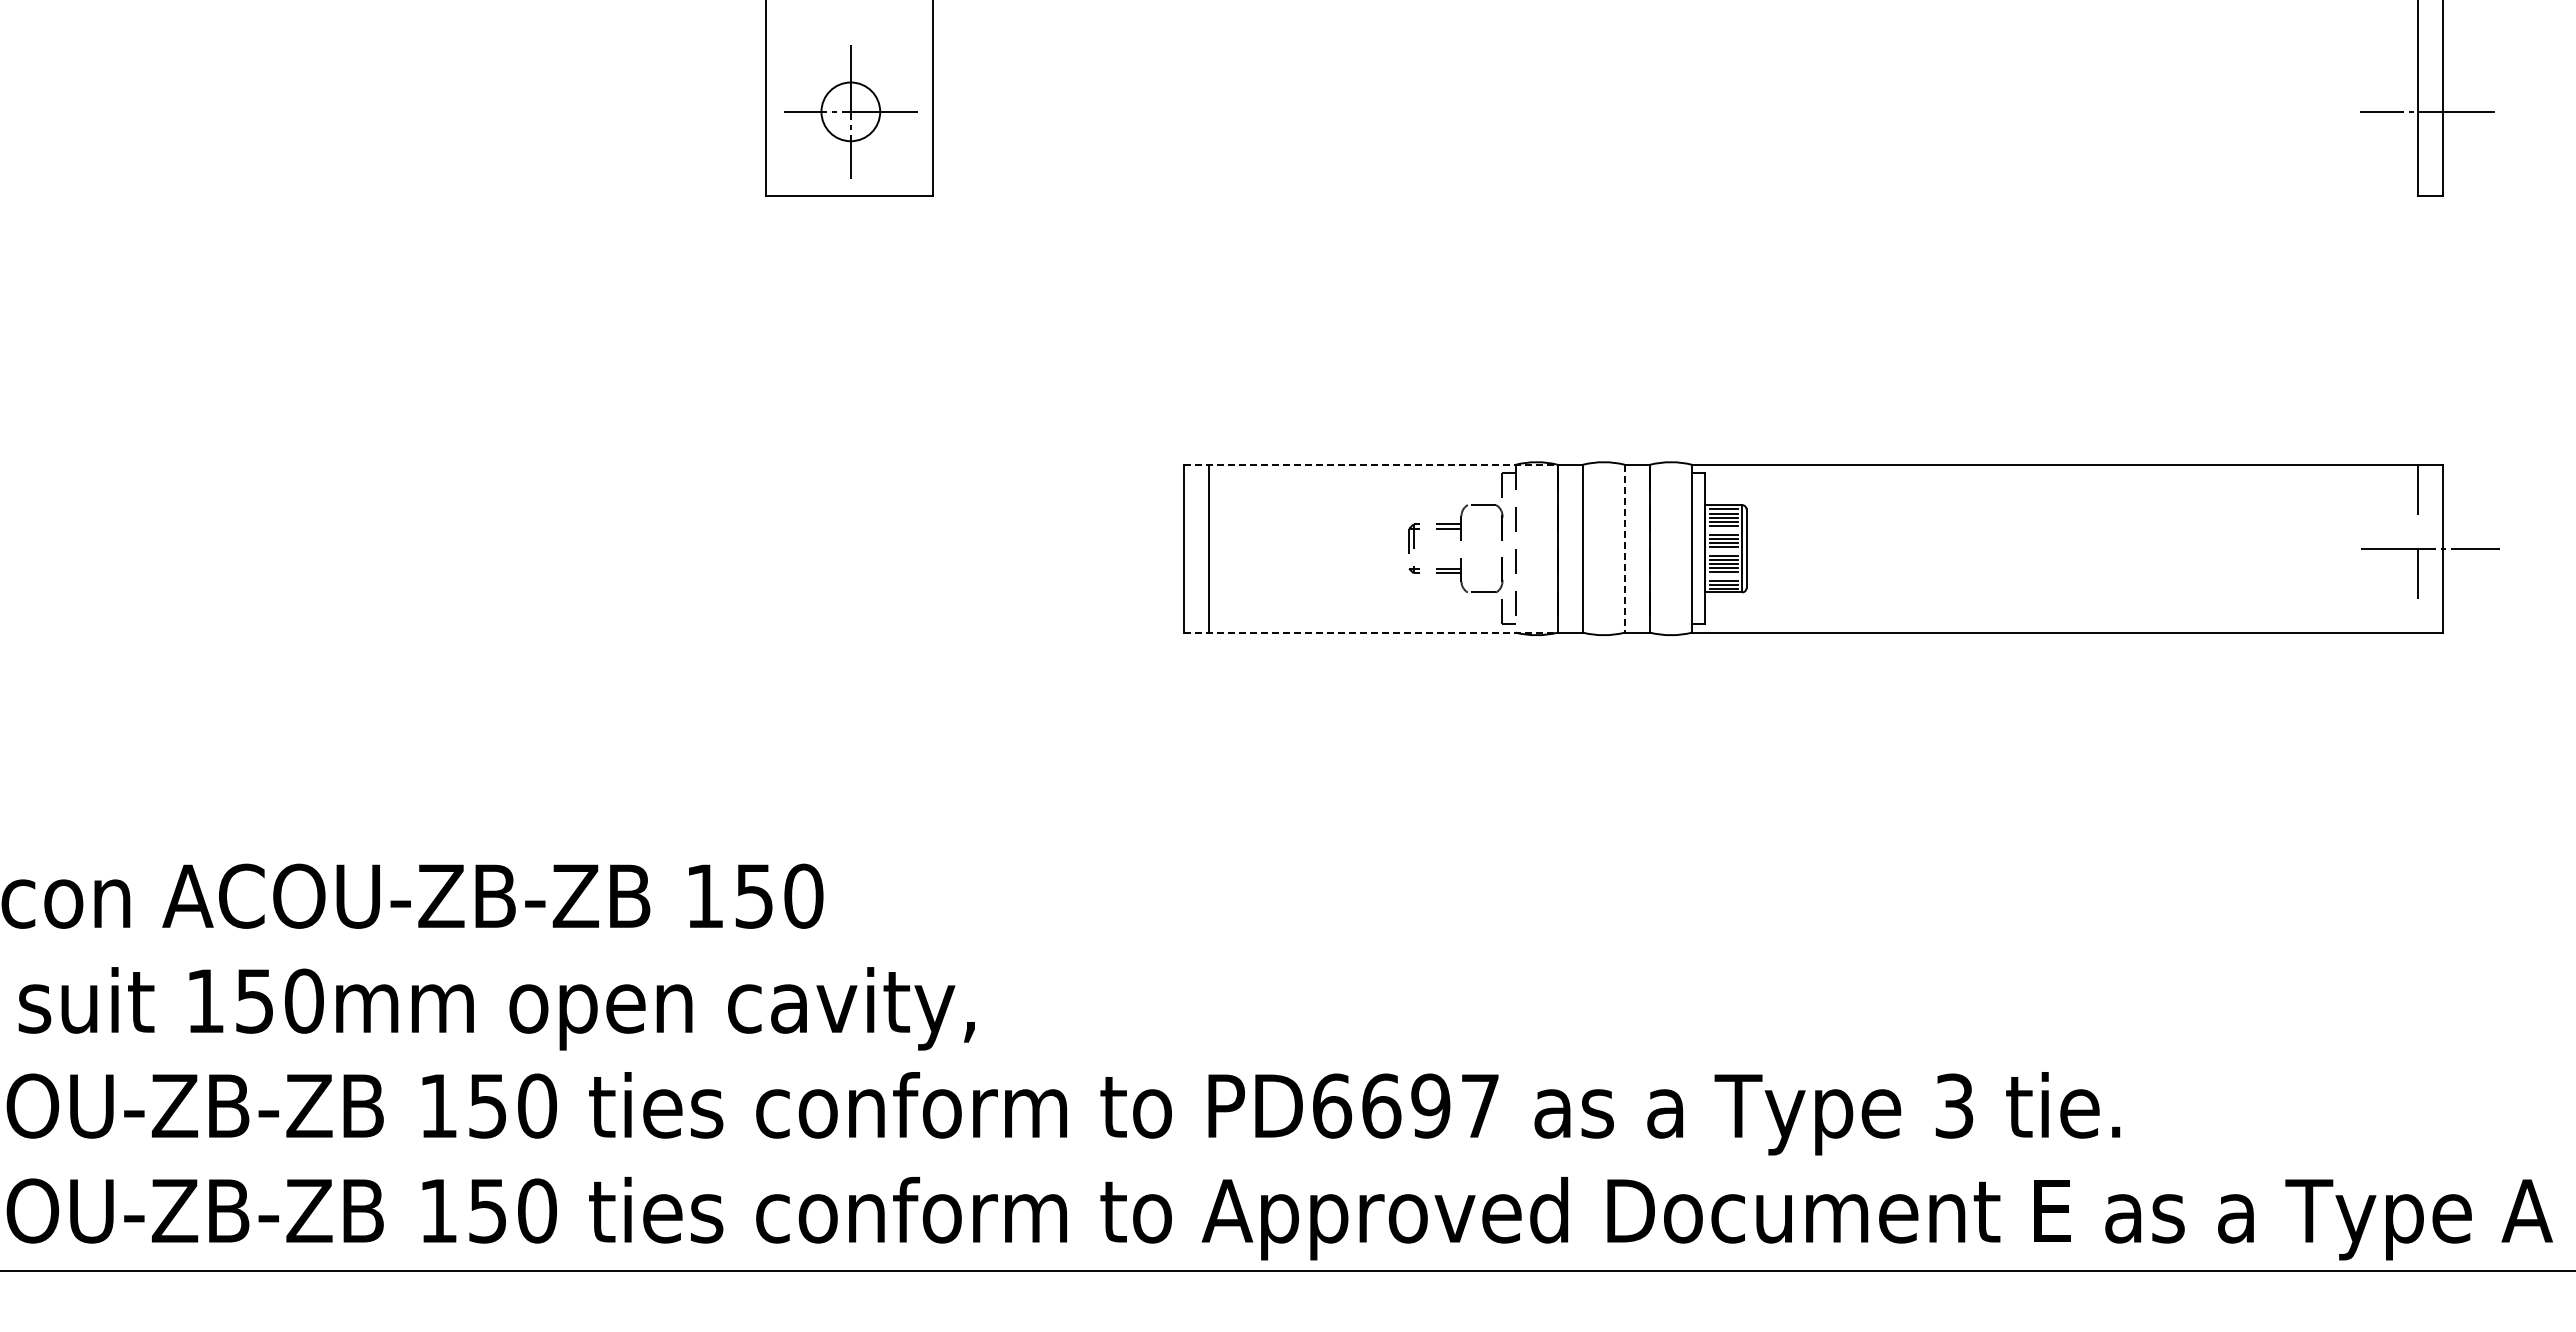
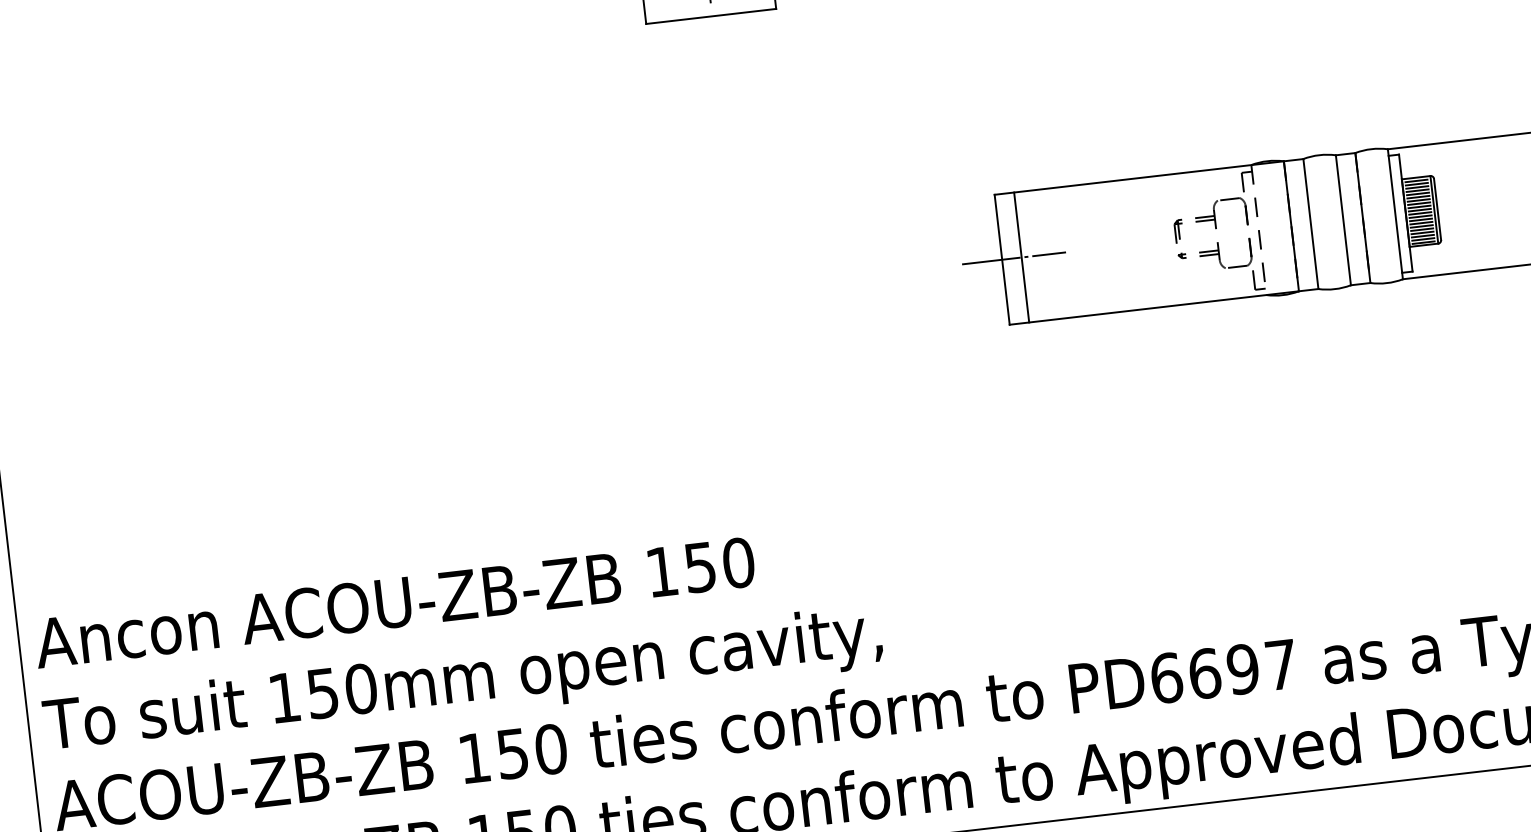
line: (1371, 464) -> (1139, 177), dashed -> solid
line: (1723, 530) -> (1418, 197), added
line: (1199, 548) -> (1013, 258), added
line: (1624, 548) -> (1343, 220), dashed -> solid
line: (1723, 551) -> (1420, 213), added
line: (1723, 576) -> (1422, 232), added
line: (1371, 632) -> (1154, 307), dashed -> solid

